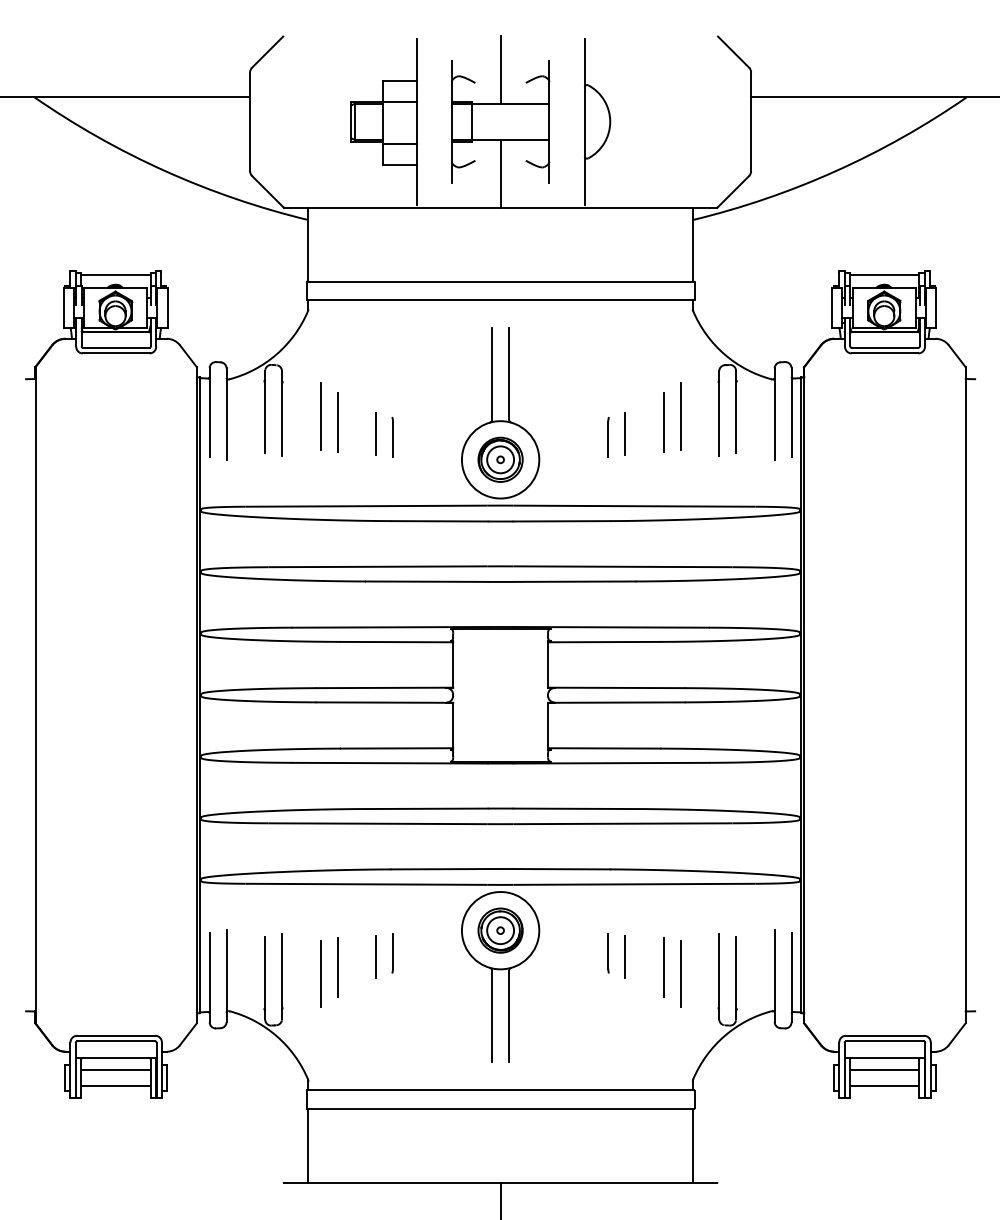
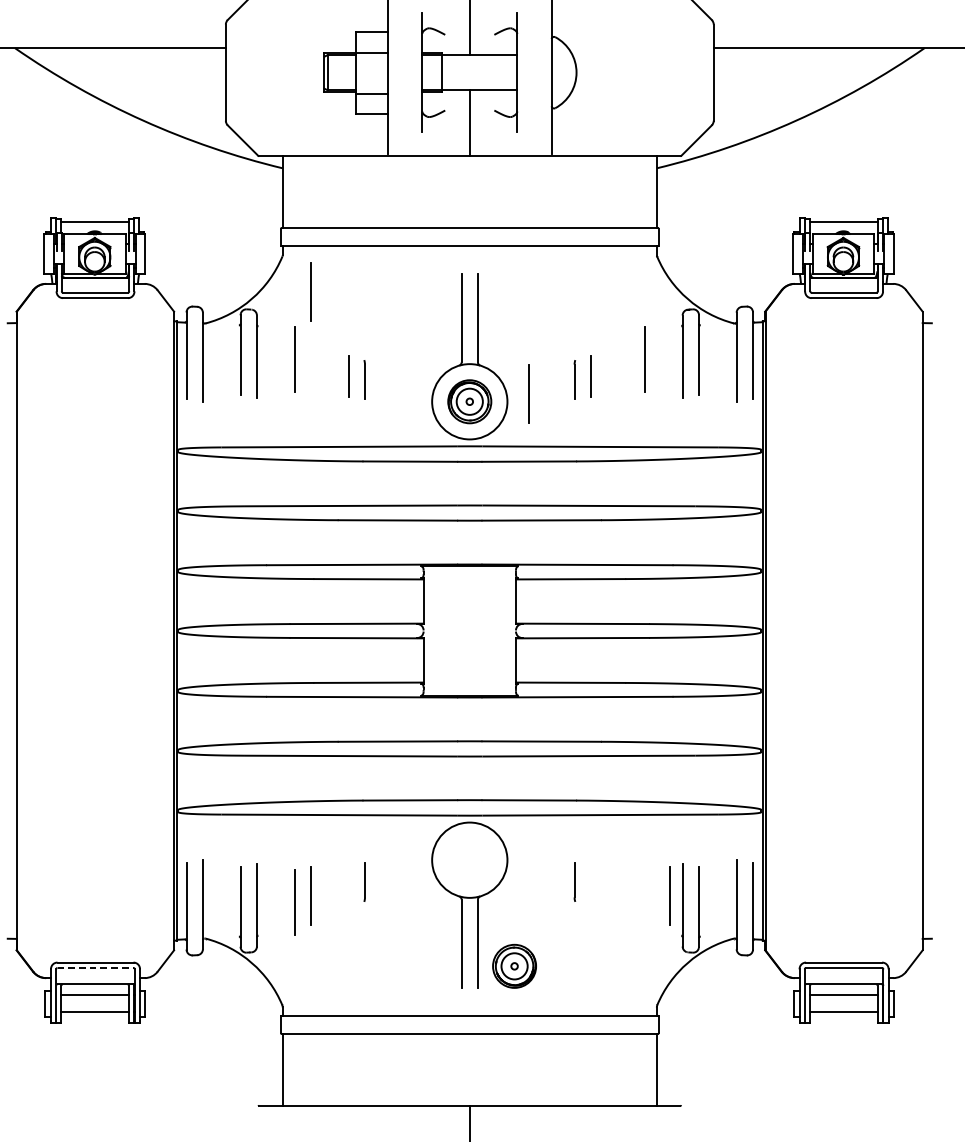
line: (337, 422) -> (310, 291), moved
line: (663, 422) -> (529, 393), moved
part: (500, 930) -> (514, 966), moved
line: (375, 956) -> (347, 885), removed
line: (625, 956) -> (591, 885), removed
line: (663, 967) -> (669, 896), moved
line: (680, 973) -> (644, 901), removed
line: (116, 1041) -> (95, 968), solid -> dashed

